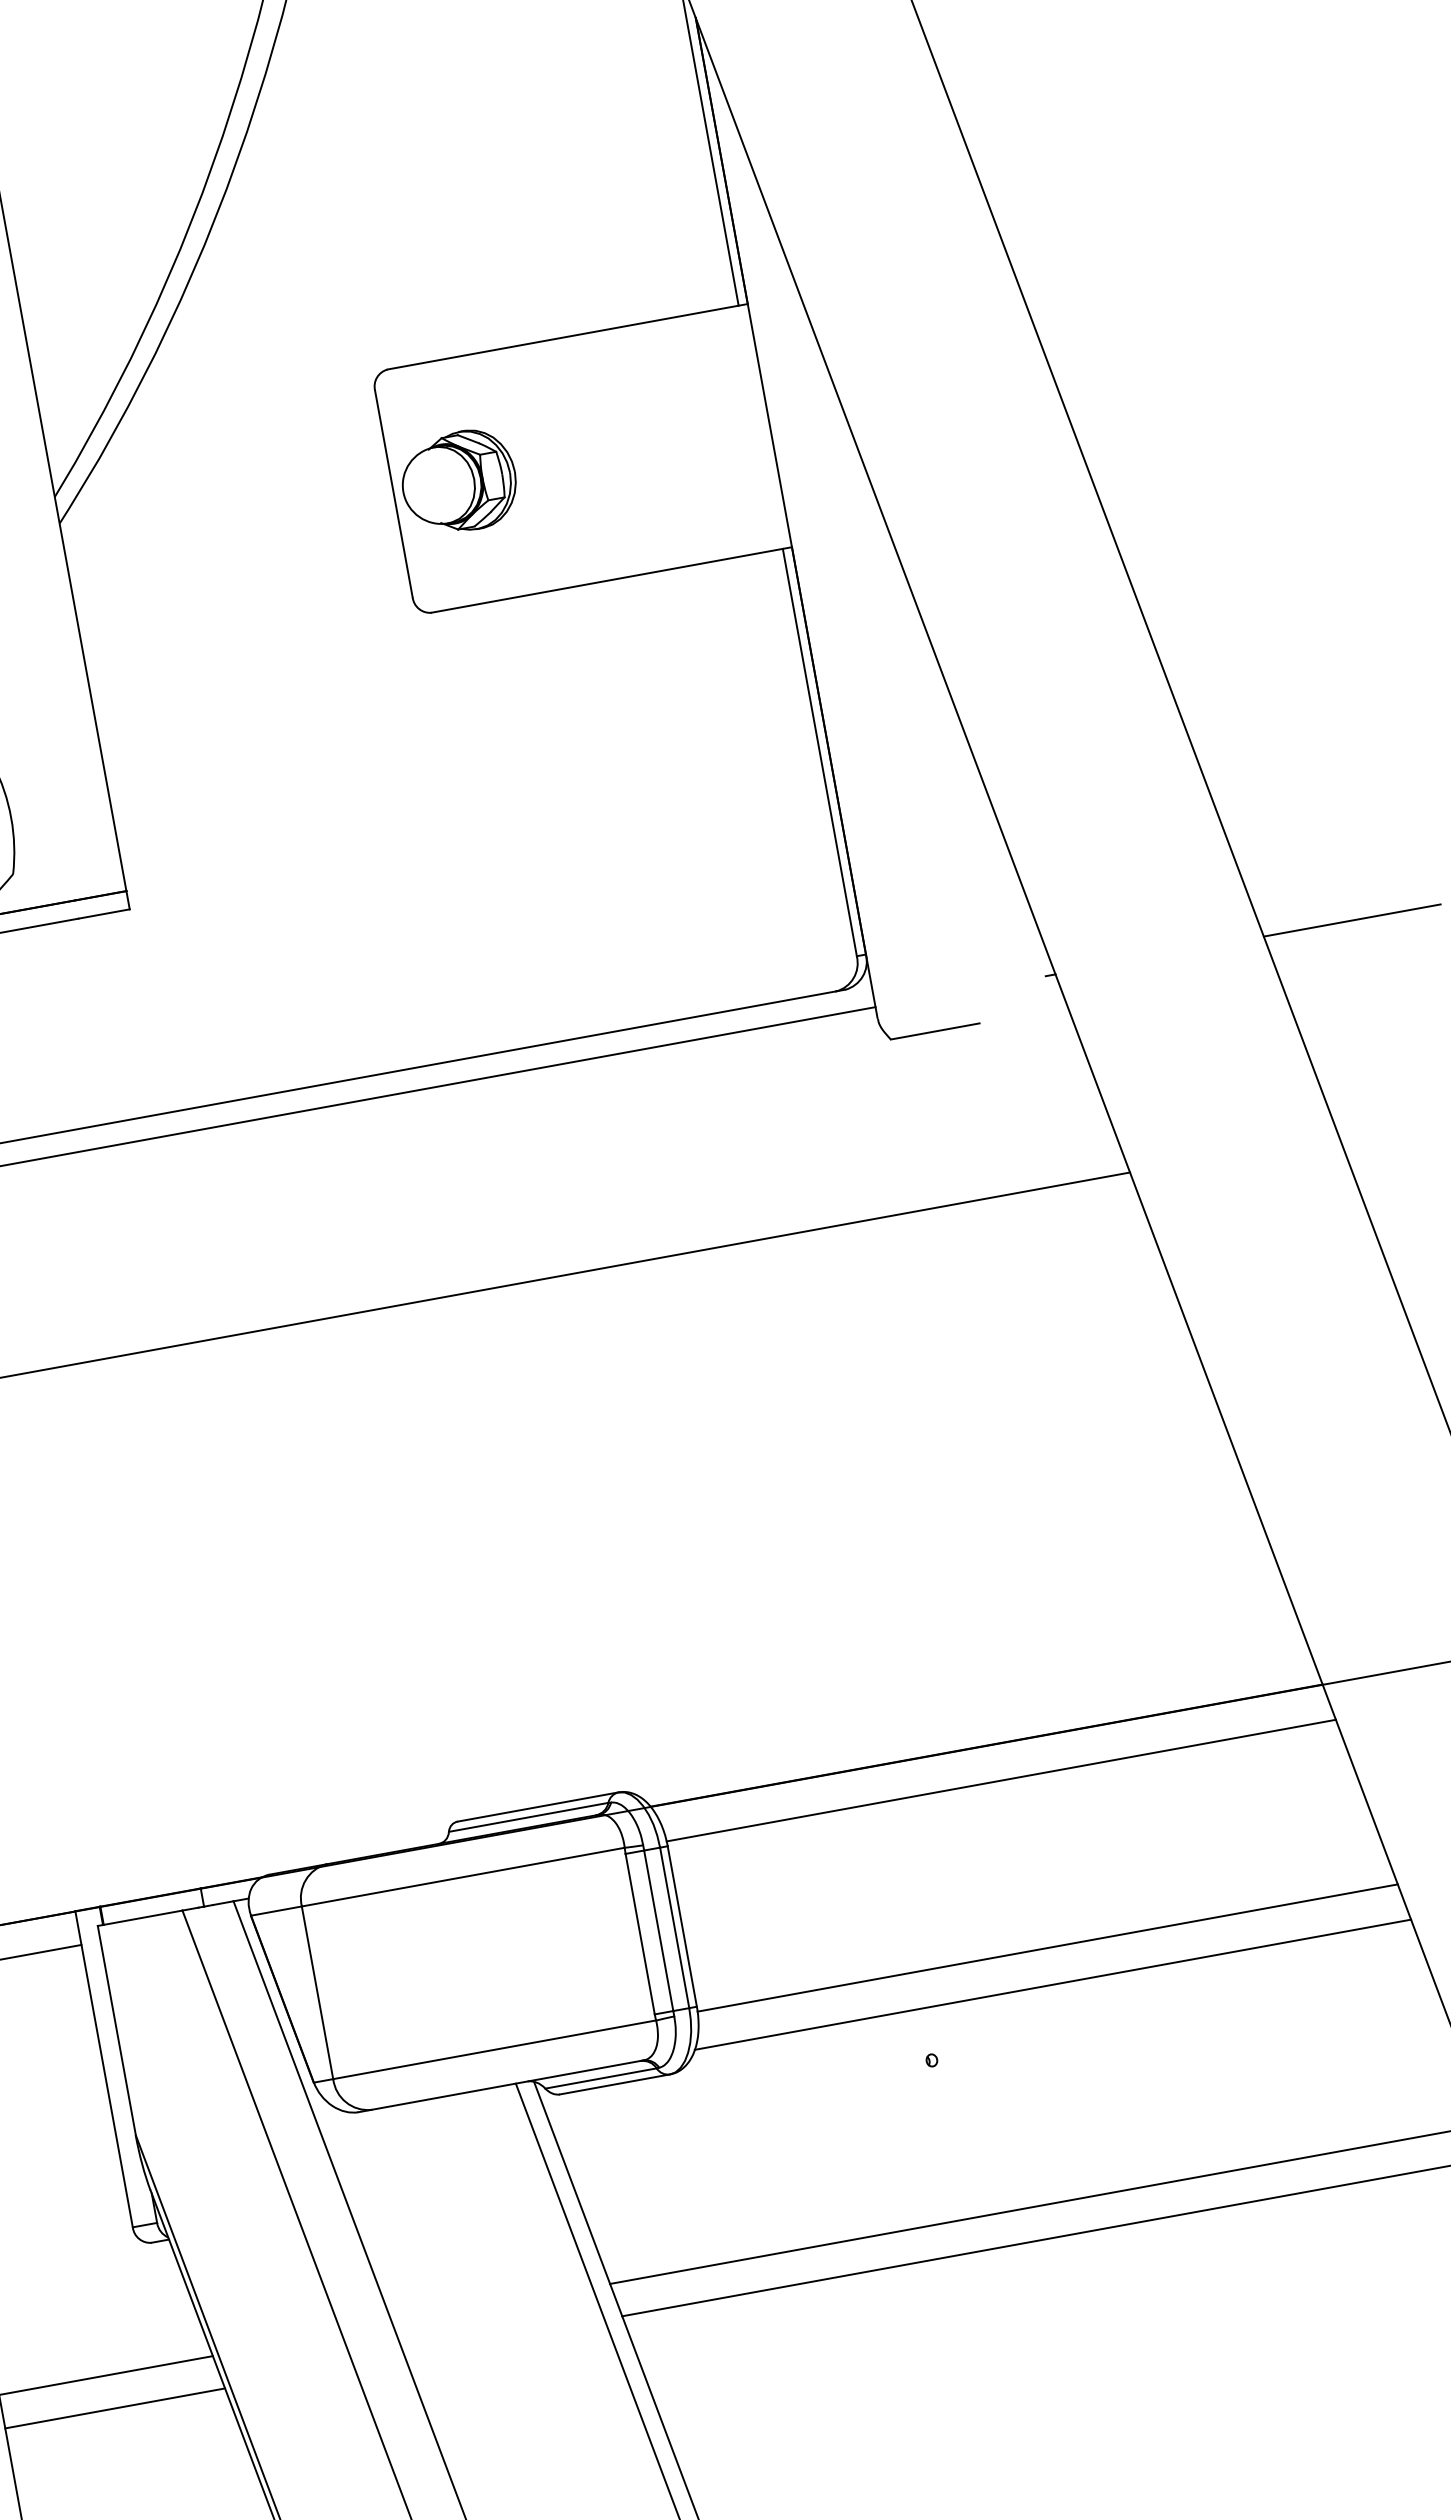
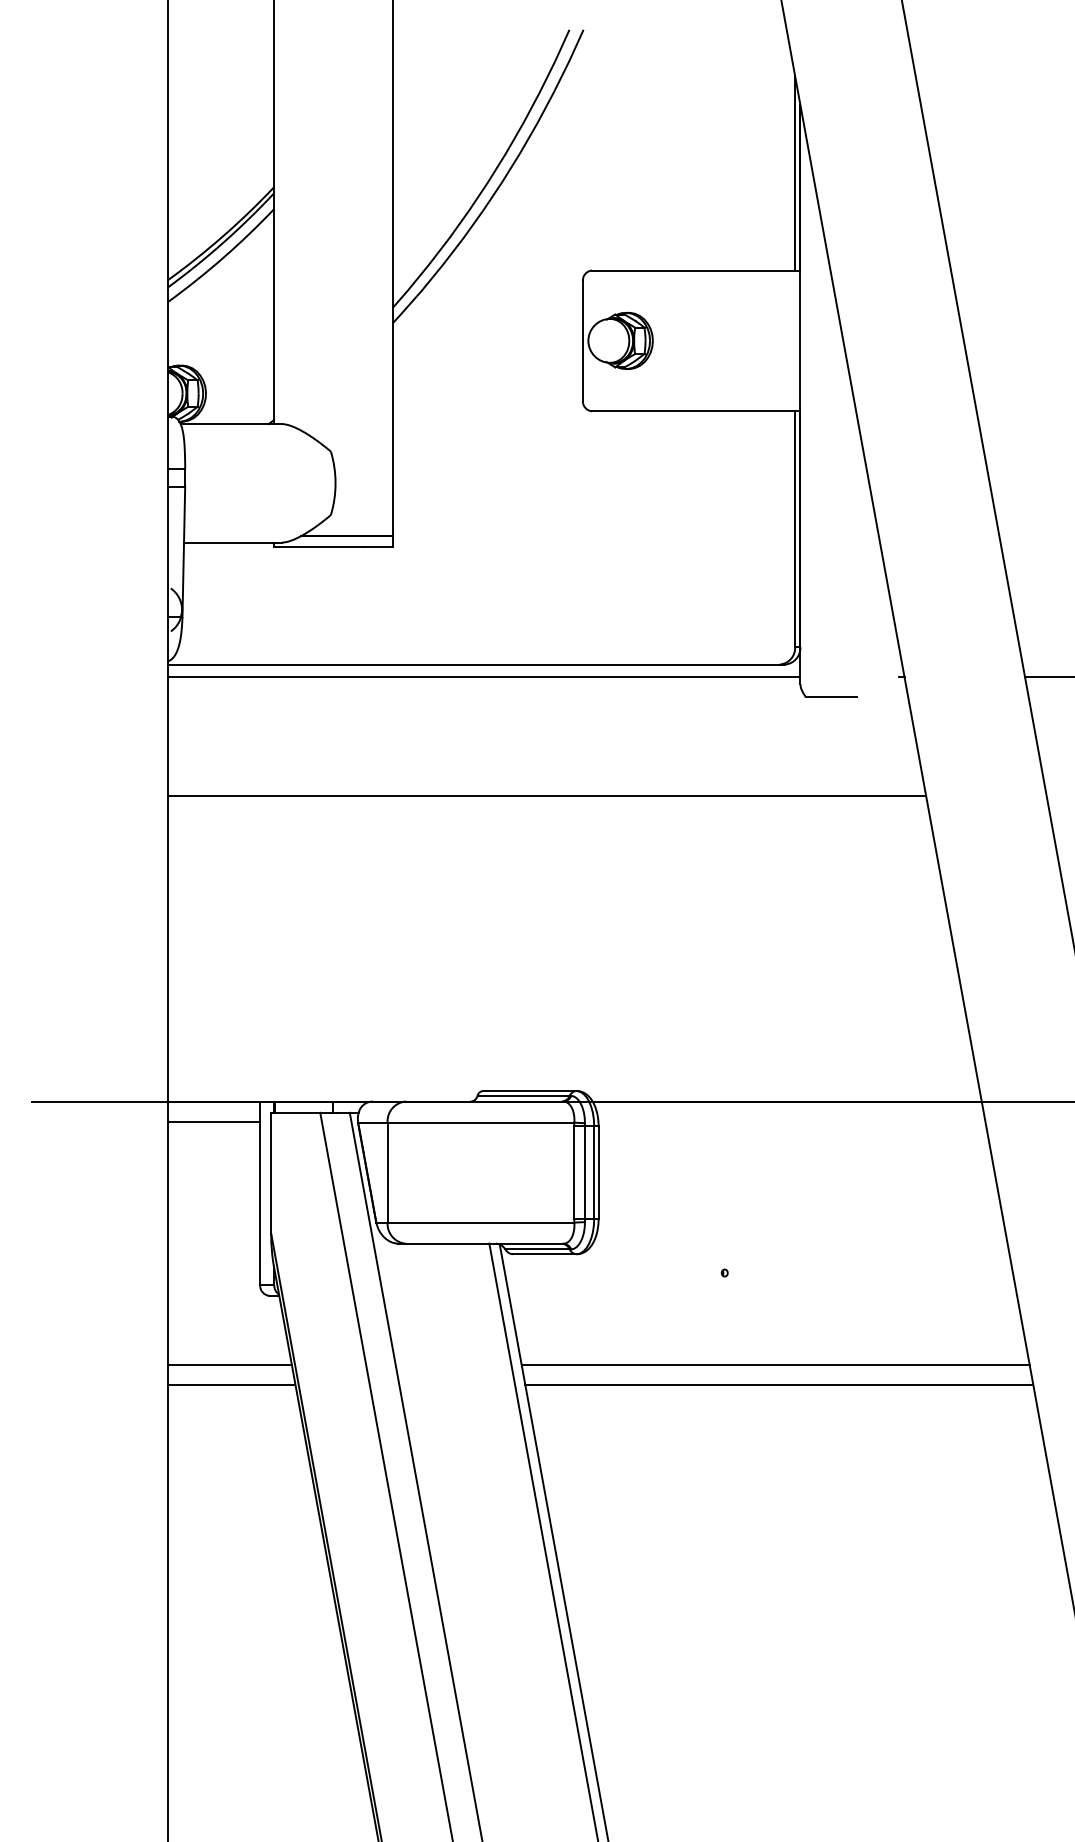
line: (1000, 1781) -> (791, 1123), removed
line: (1046, 1947) -> (800, 1221), removed
line: (1053, 1983) -> (800, 1242), removed

